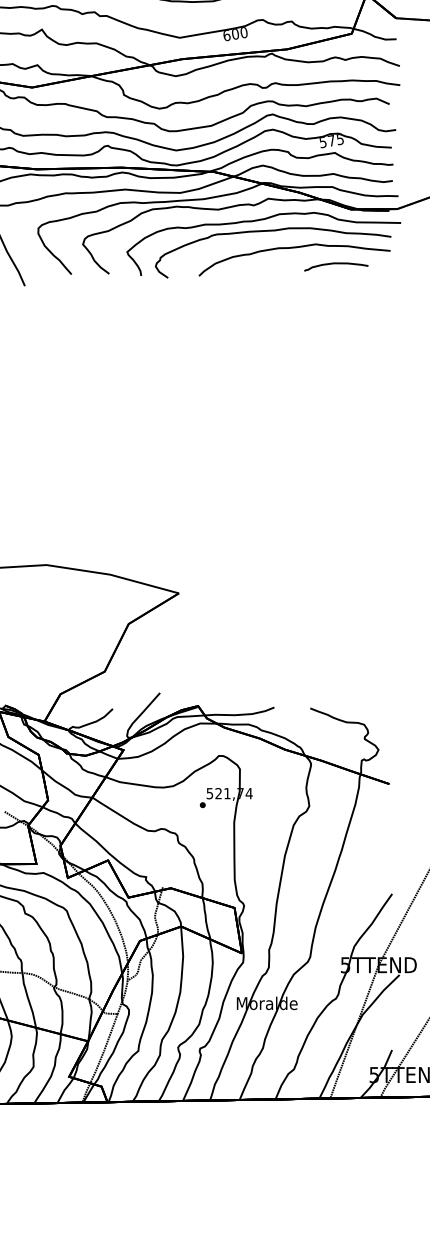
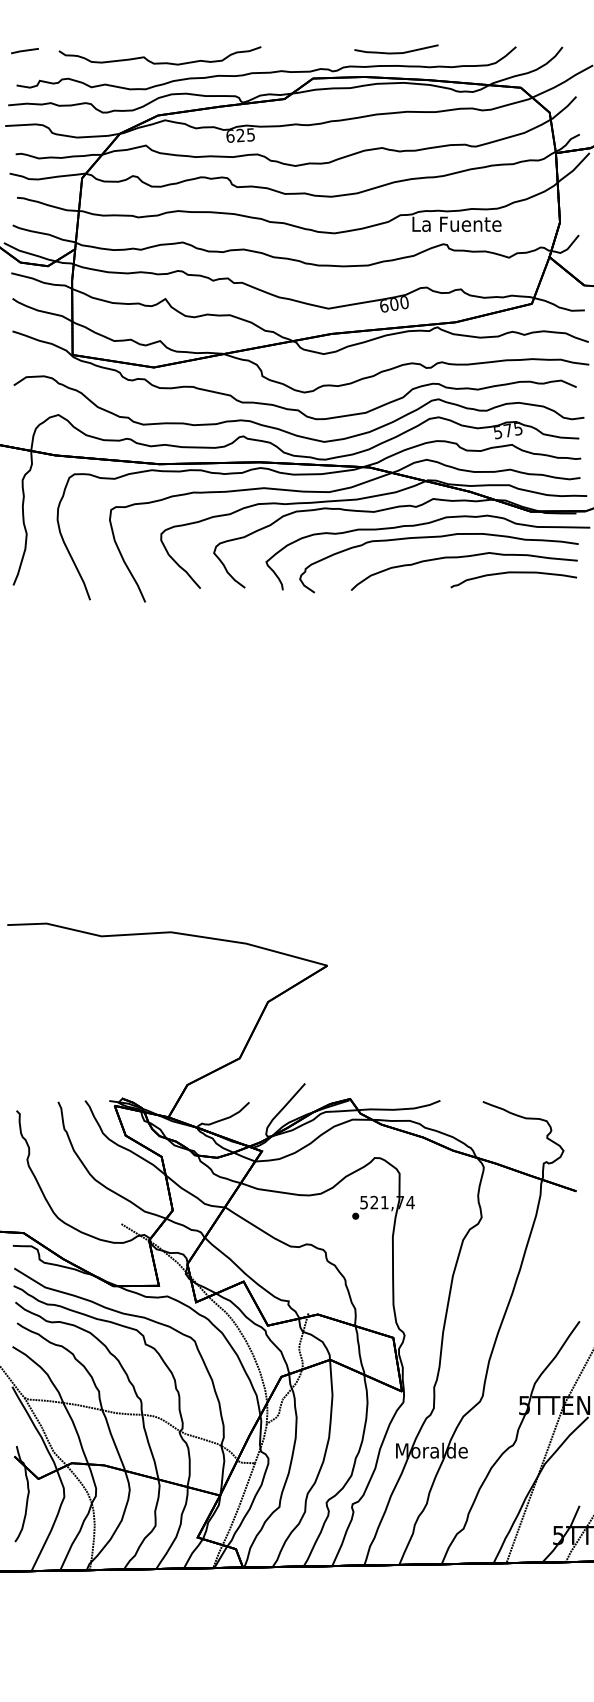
part: (336, 266) -> (513, 579), size x1.67

